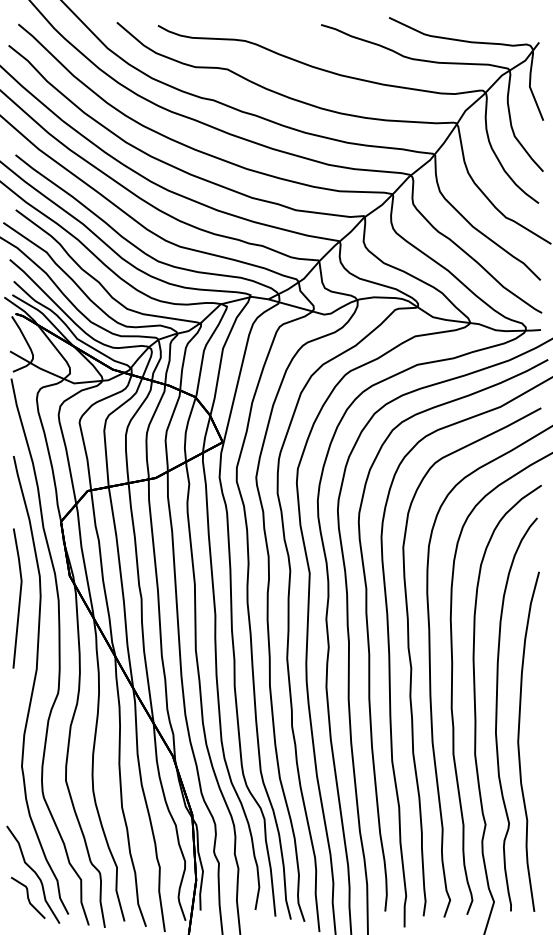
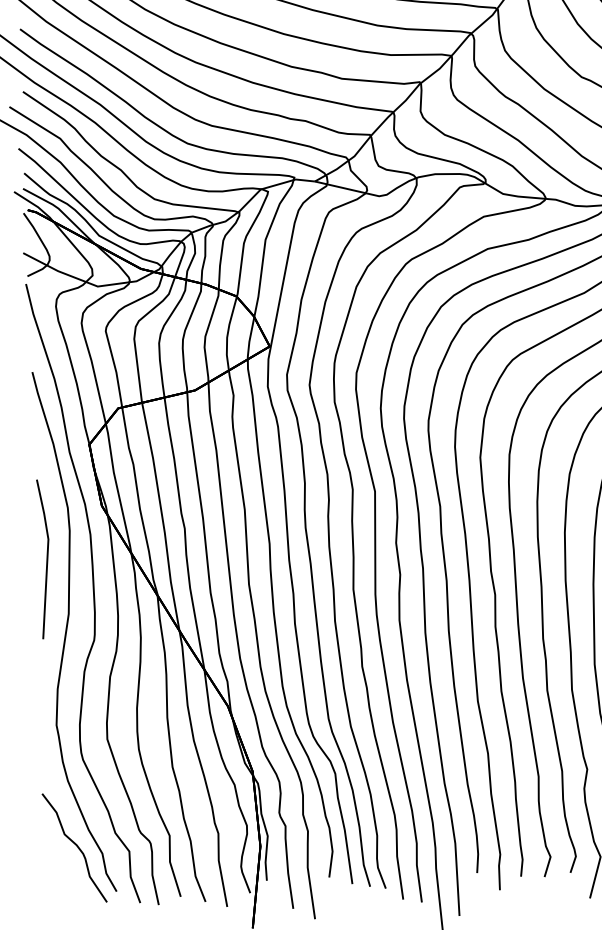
line: (19, 598) -> (46, 559), moved
curve: (28, 897) -> (70, 874), removed

